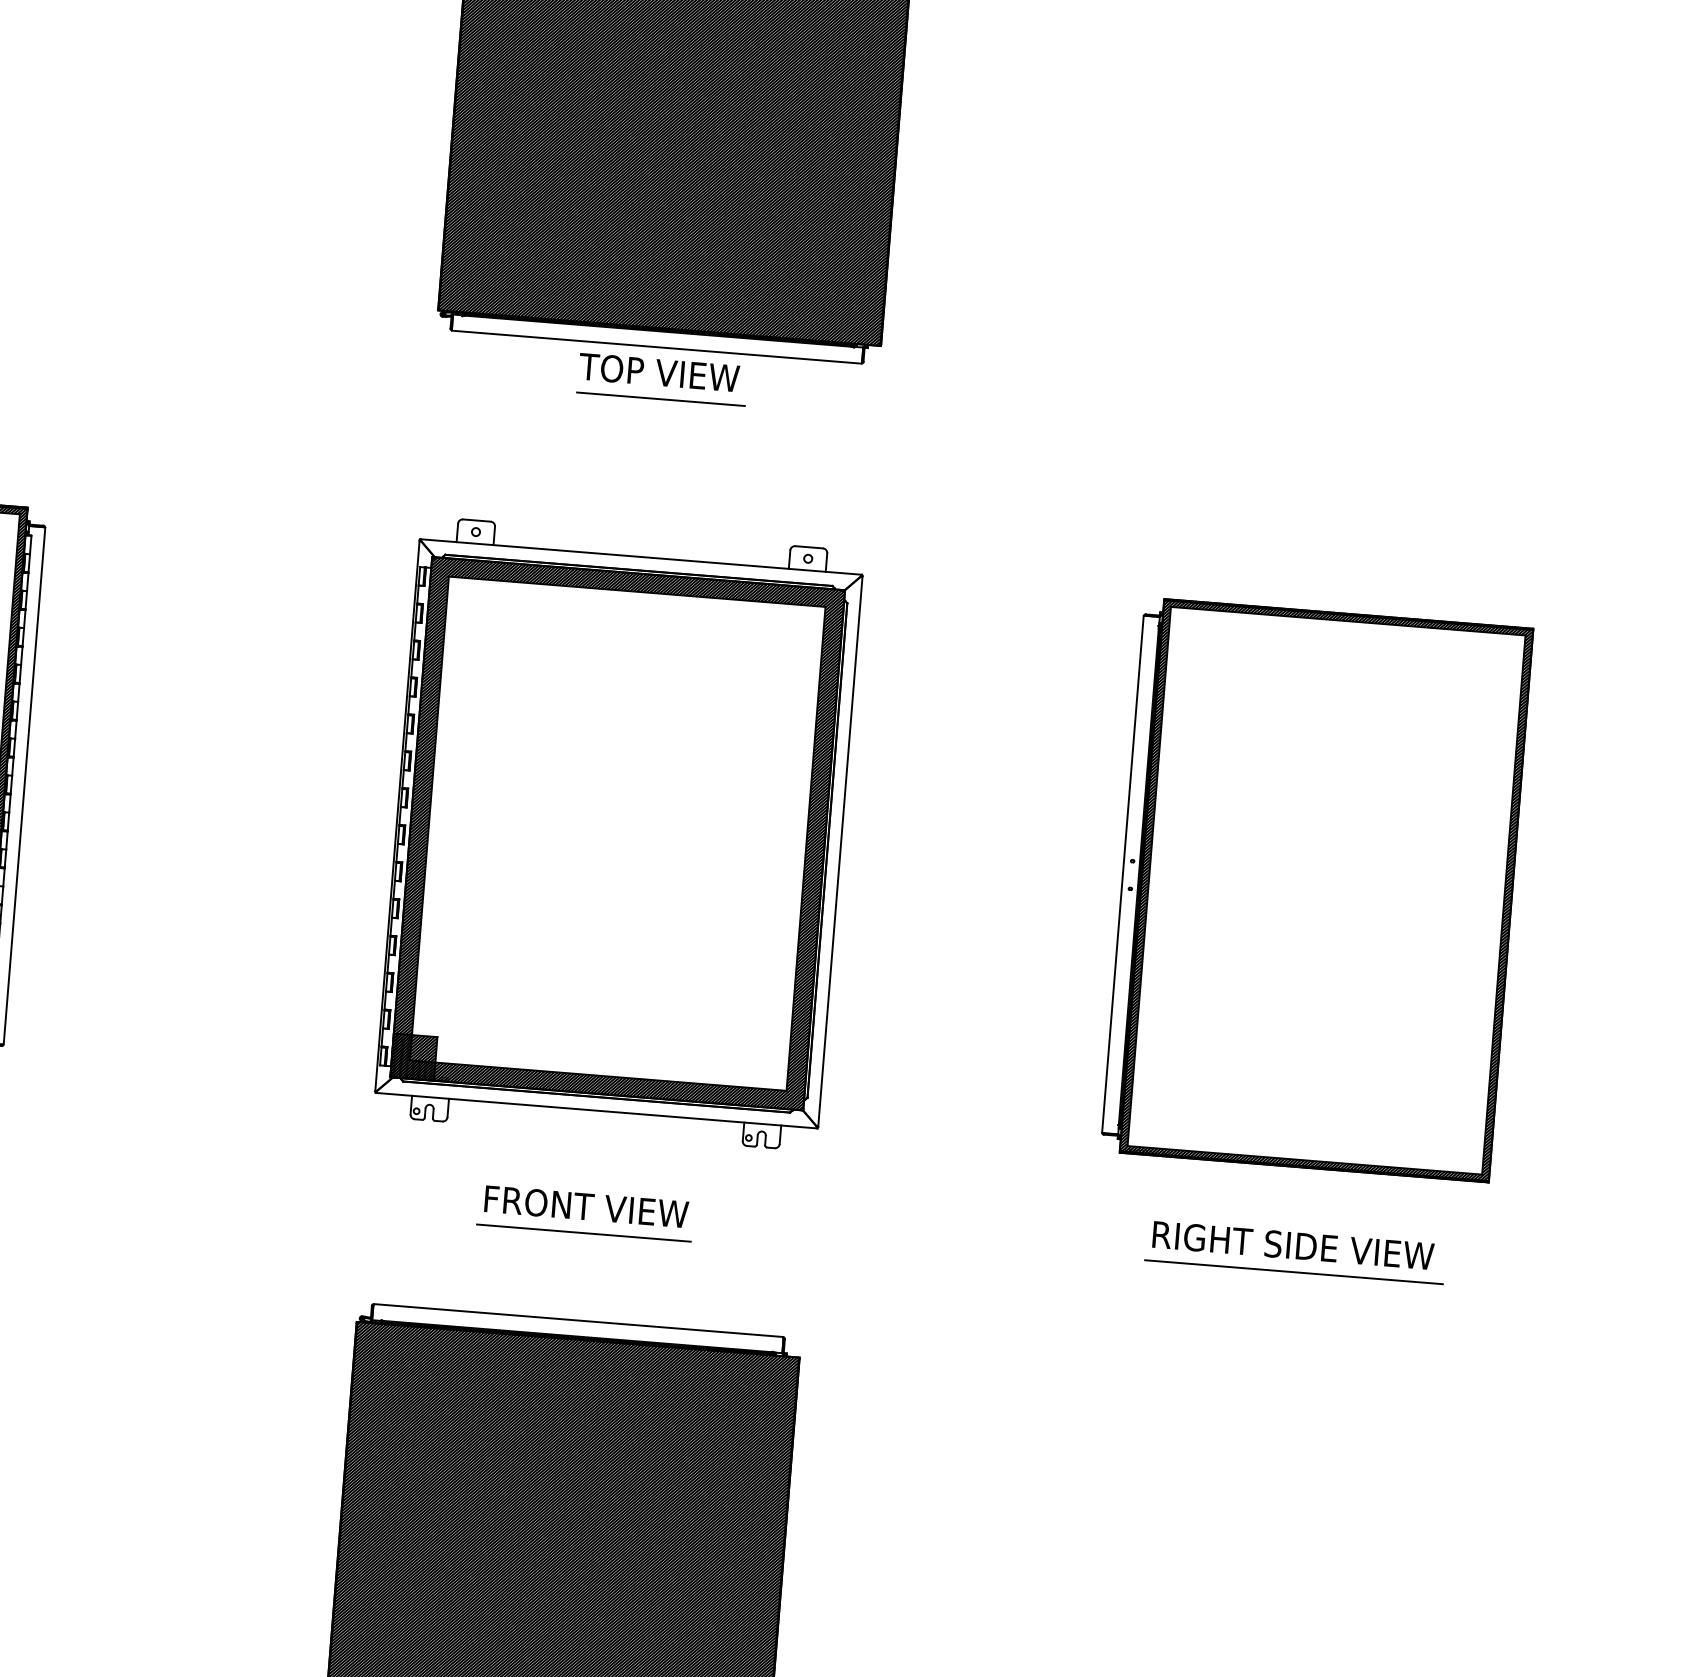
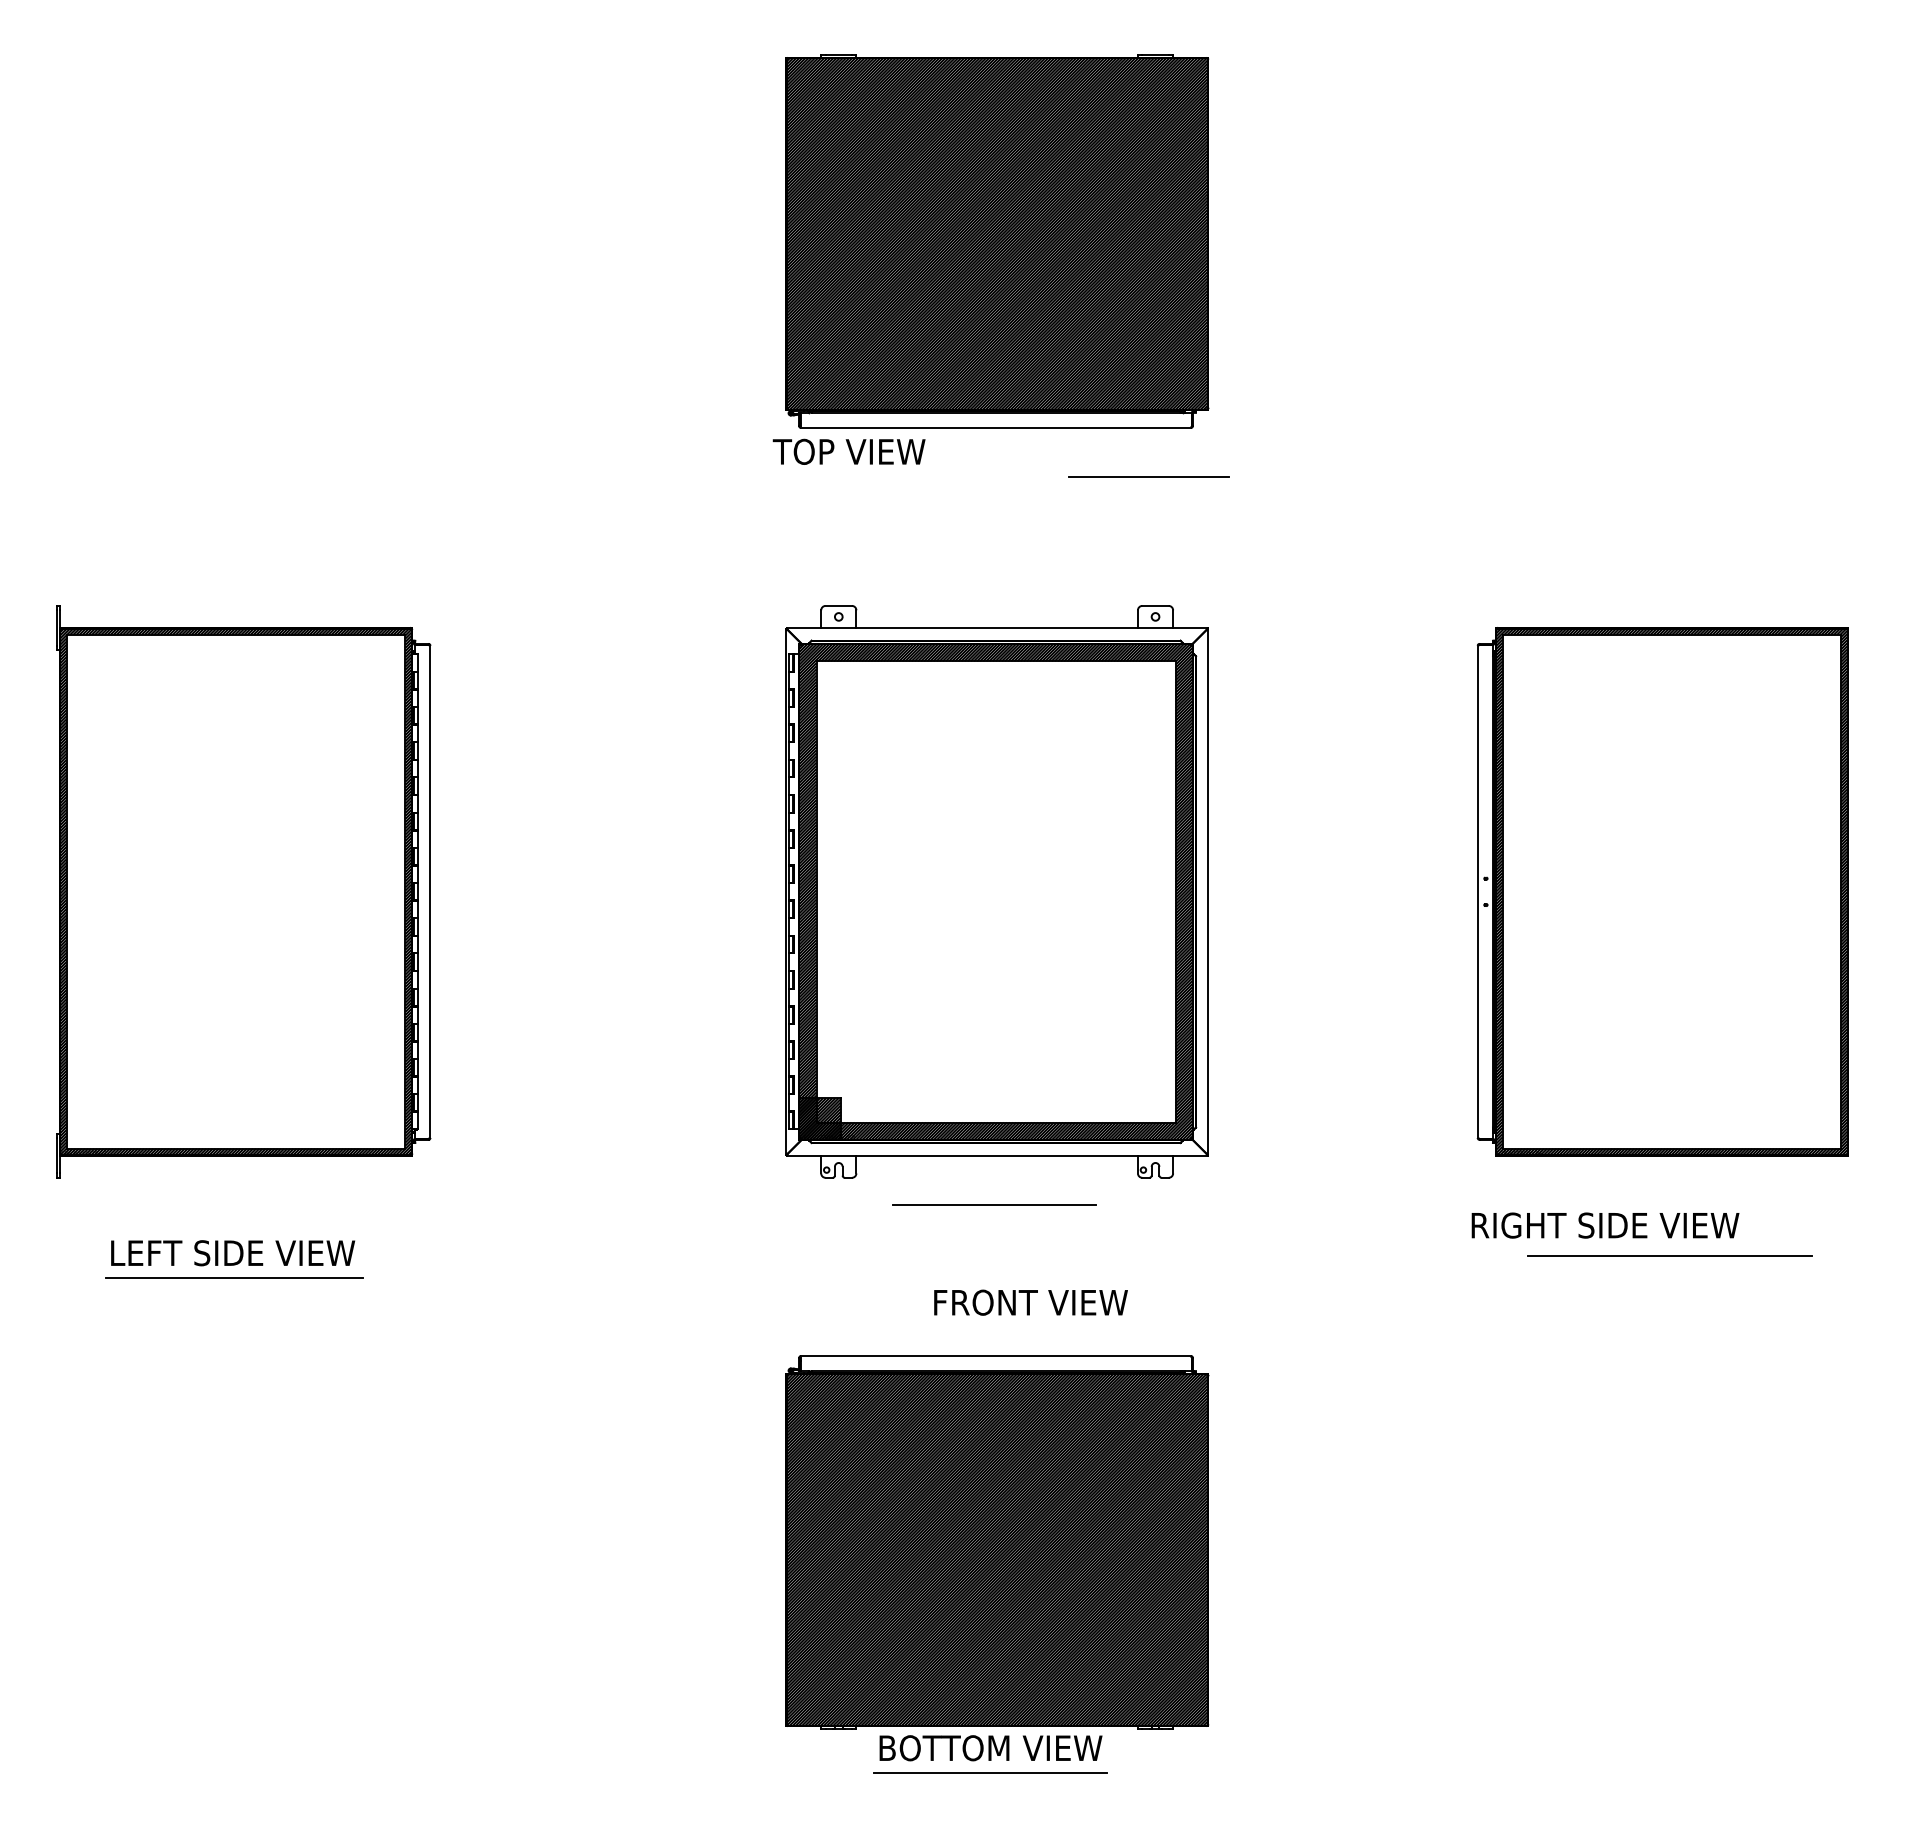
text: (658, 372) -> (848, 451), moved
line: (660, 398) -> (1148, 476), moved
text: (586, 1206) -> (1030, 1302), moved
line: (583, 1232) -> (994, 1204), moved
text: (1293, 1245) -> (1605, 1225), moved

